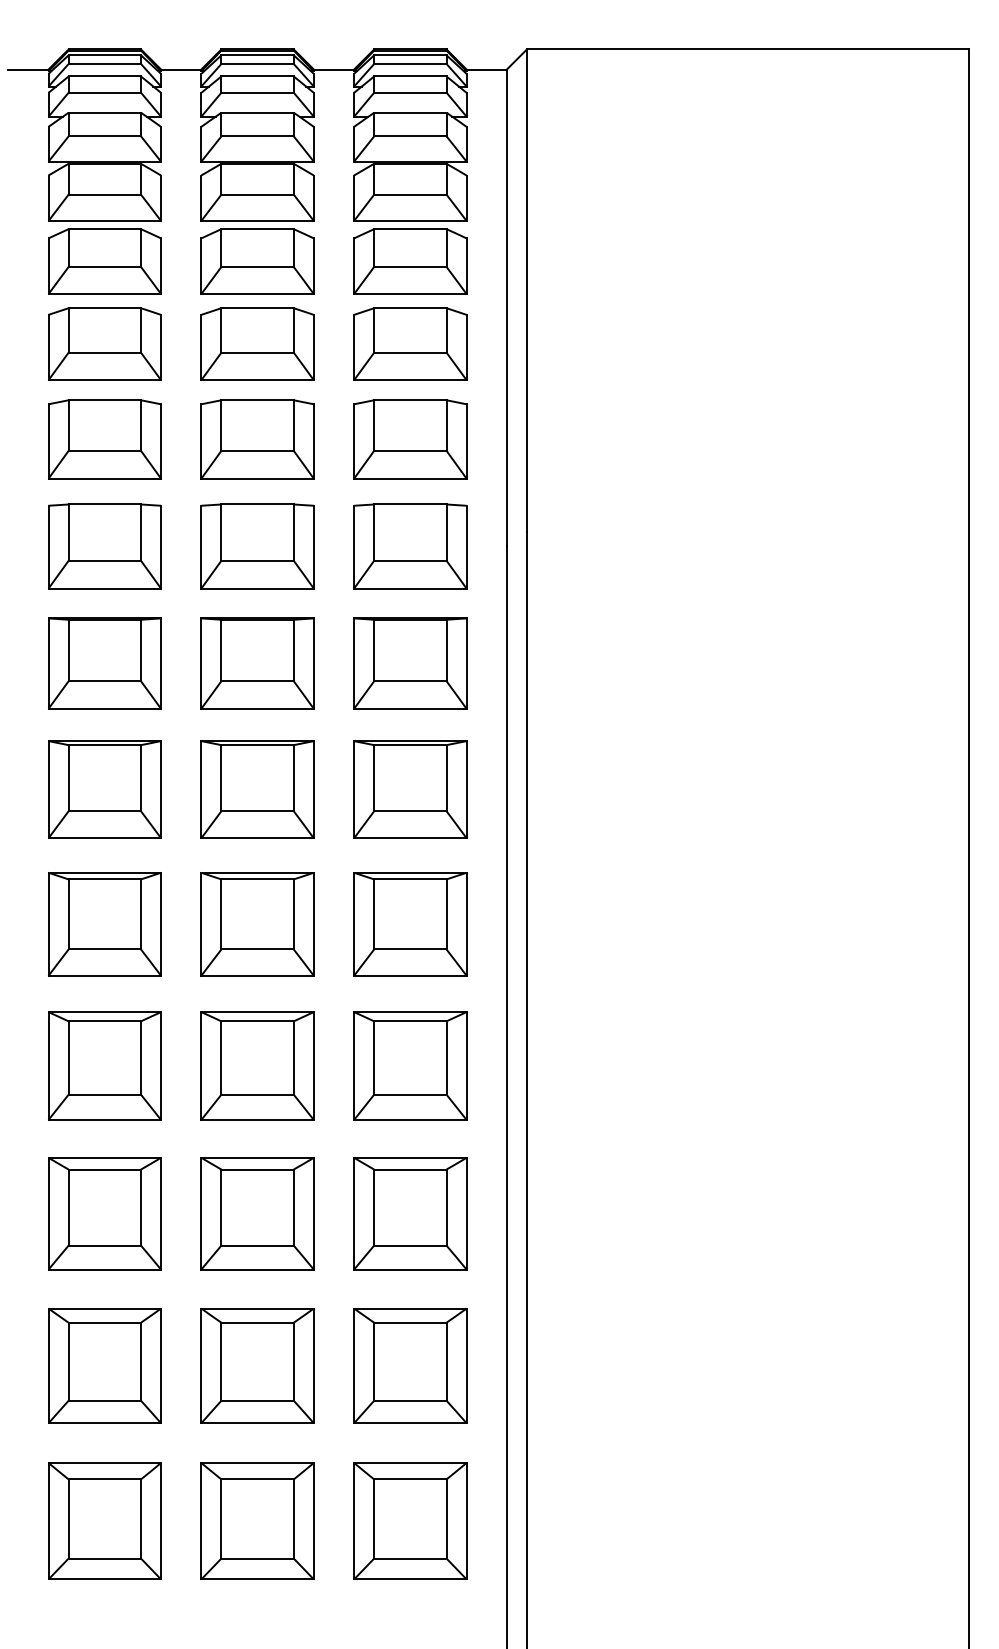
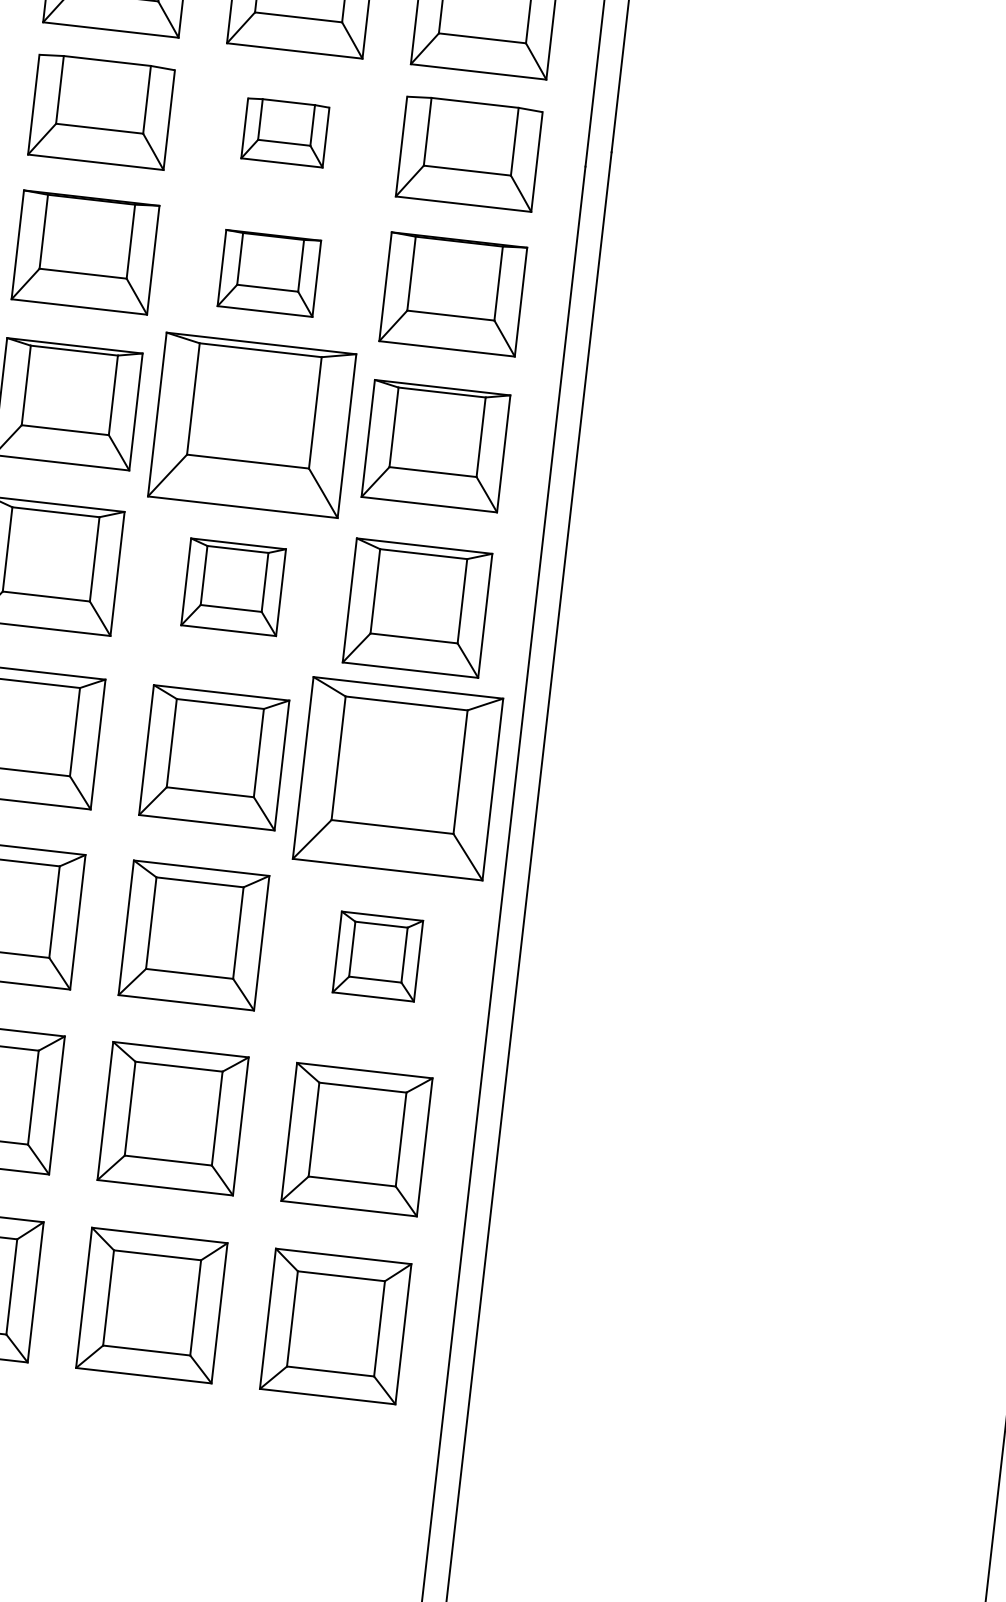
part: (257, 546) -> (285, 132), size x0.6
part: (257, 663) -> (269, 273), size x0.7
part: (257, 789) -> (252, 424), size x1.4
part: (257, 924) -> (233, 587), size x0.7
part: (410, 1065) -> (398, 778), size x1.4
part: (410, 1213) -> (378, 956), size x0.6

